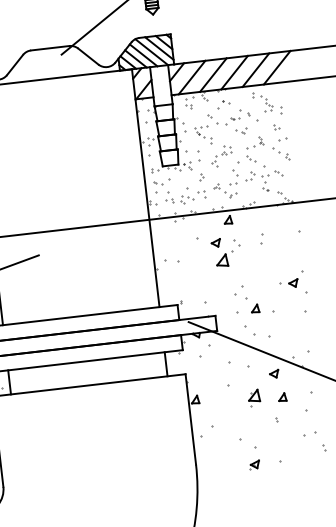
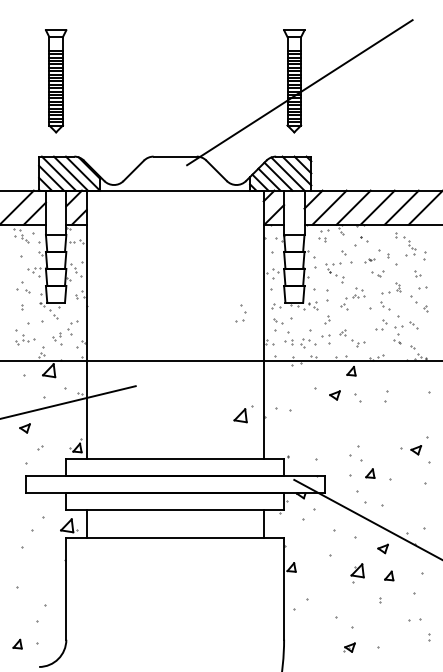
part: (232, 120) -> (369, 260), size x0.6
part: (233, 177) -> (240, 313), moved
part: (224, 259) -> (243, 414), moved

